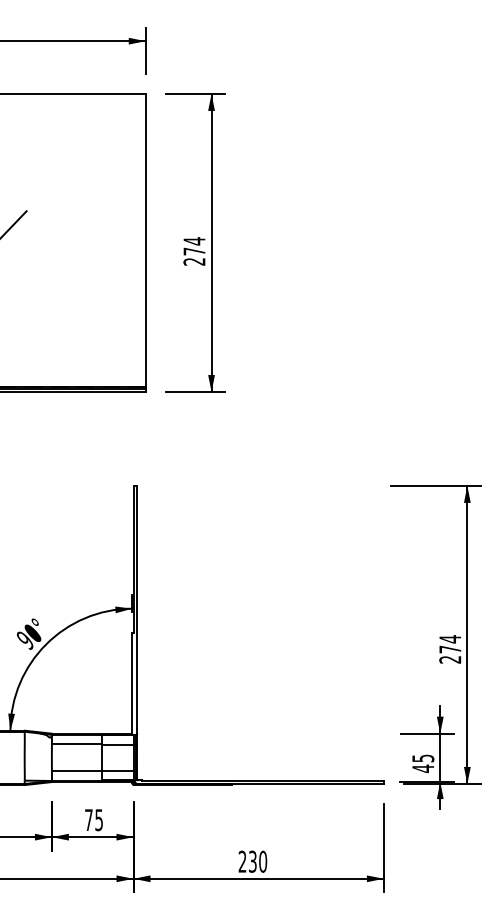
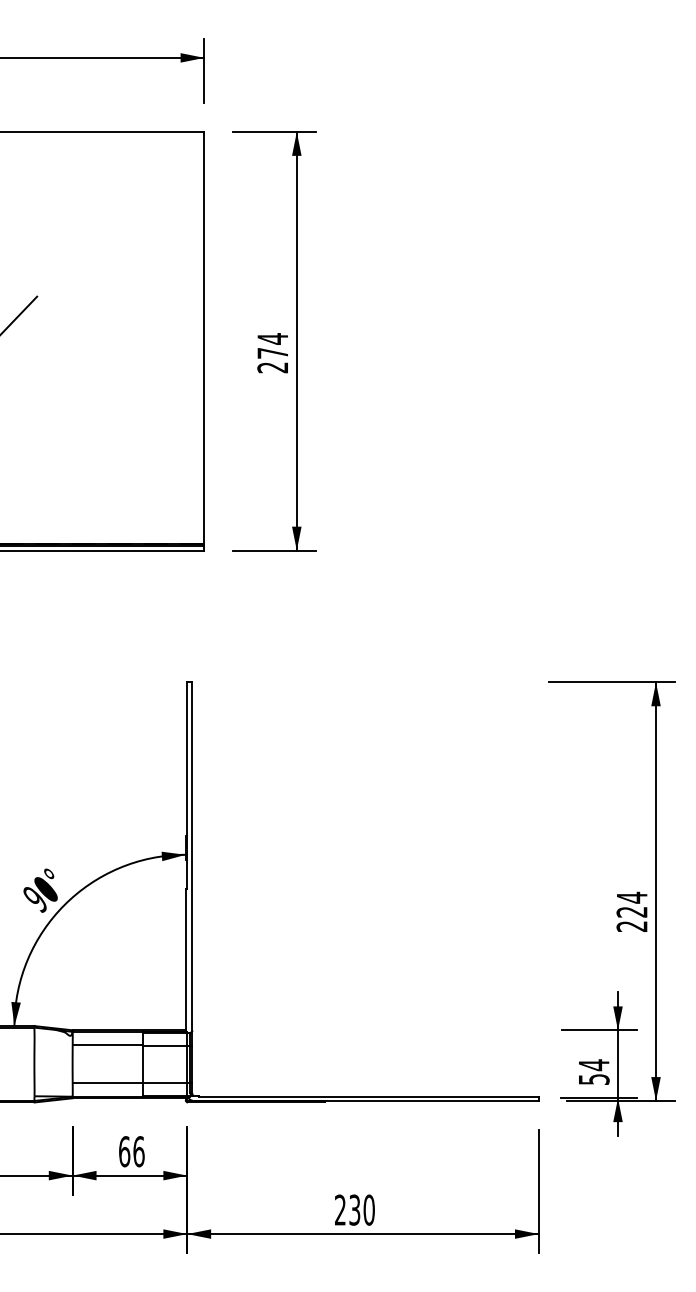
text: (450, 649) -> (632, 912), 274 -> 224
text: (423, 763) -> (594, 1072), 45 -> 54
text: (94, 820) -> (132, 1152), 75 -> 66

